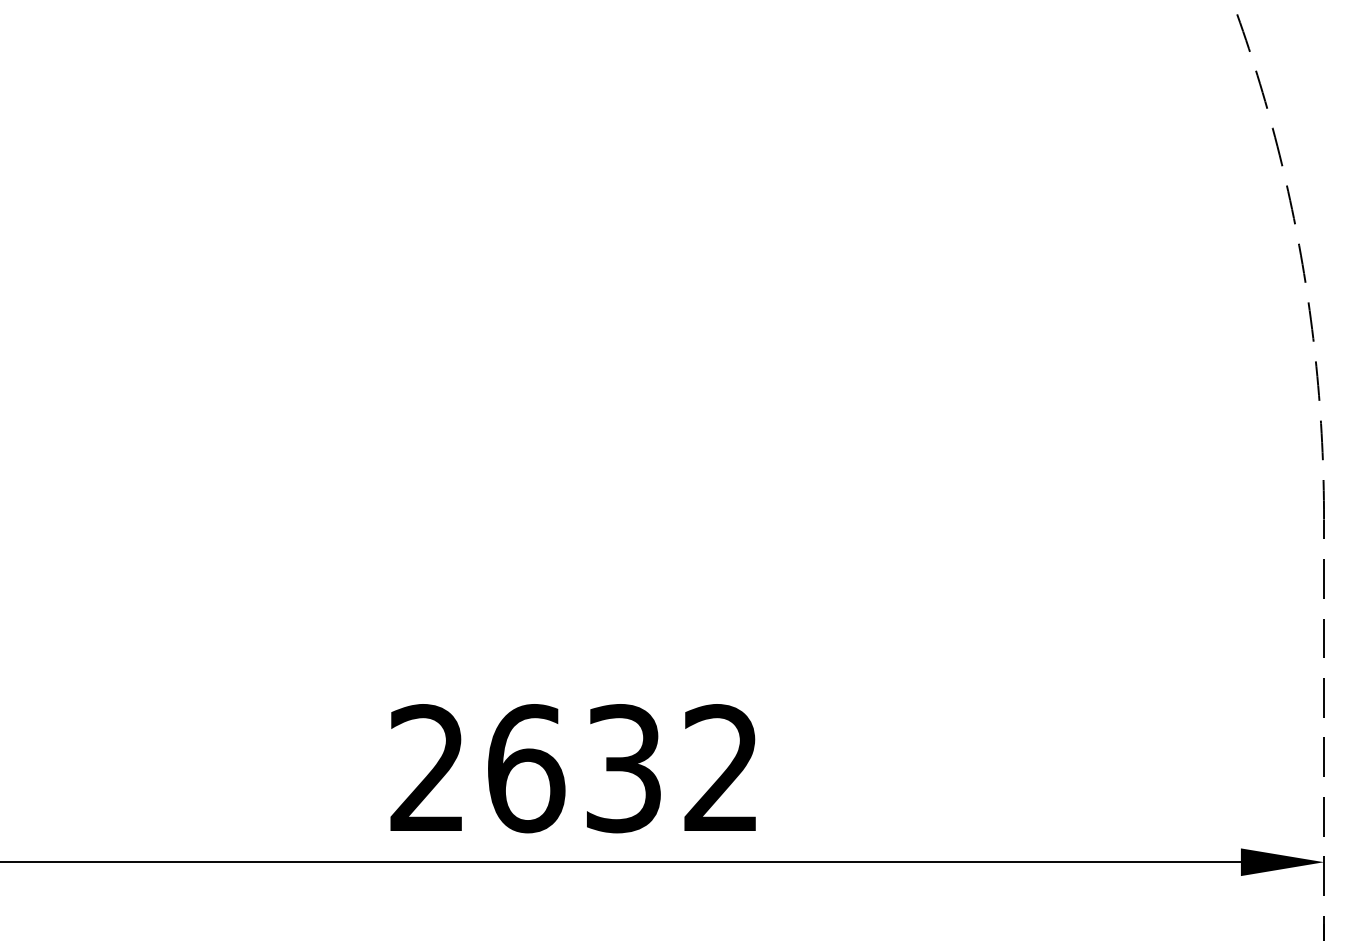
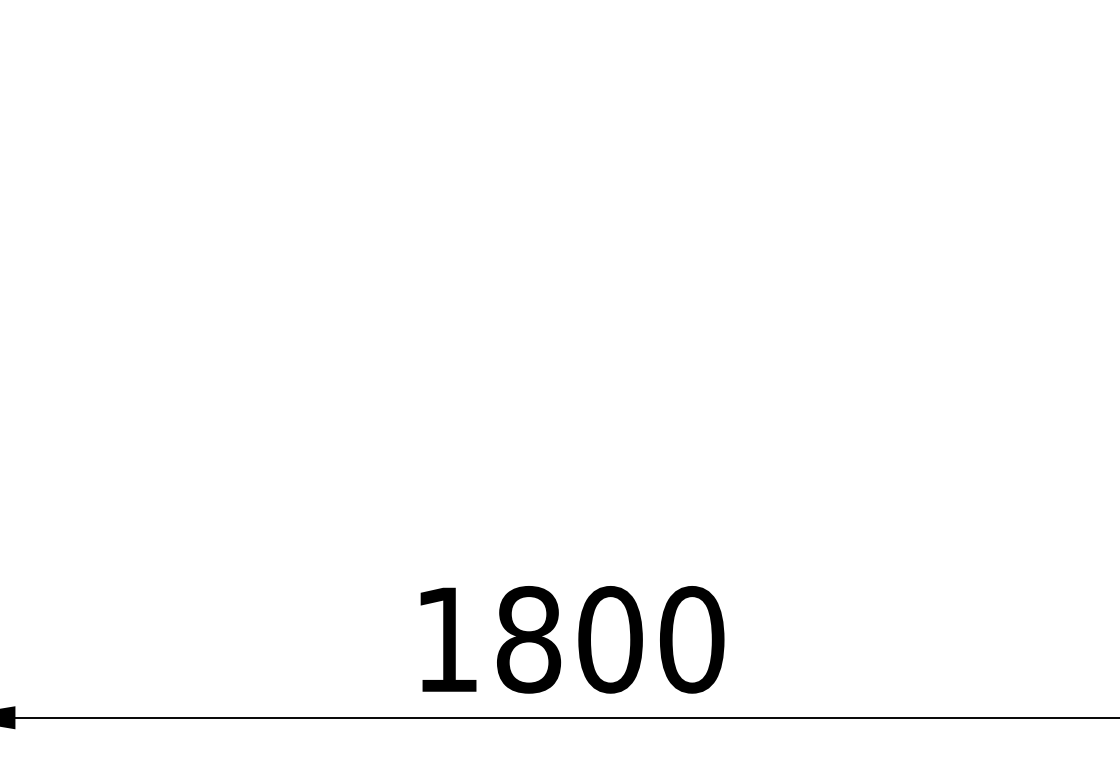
text: (575, 768) -> (570, 639), 2632 -> 1800

